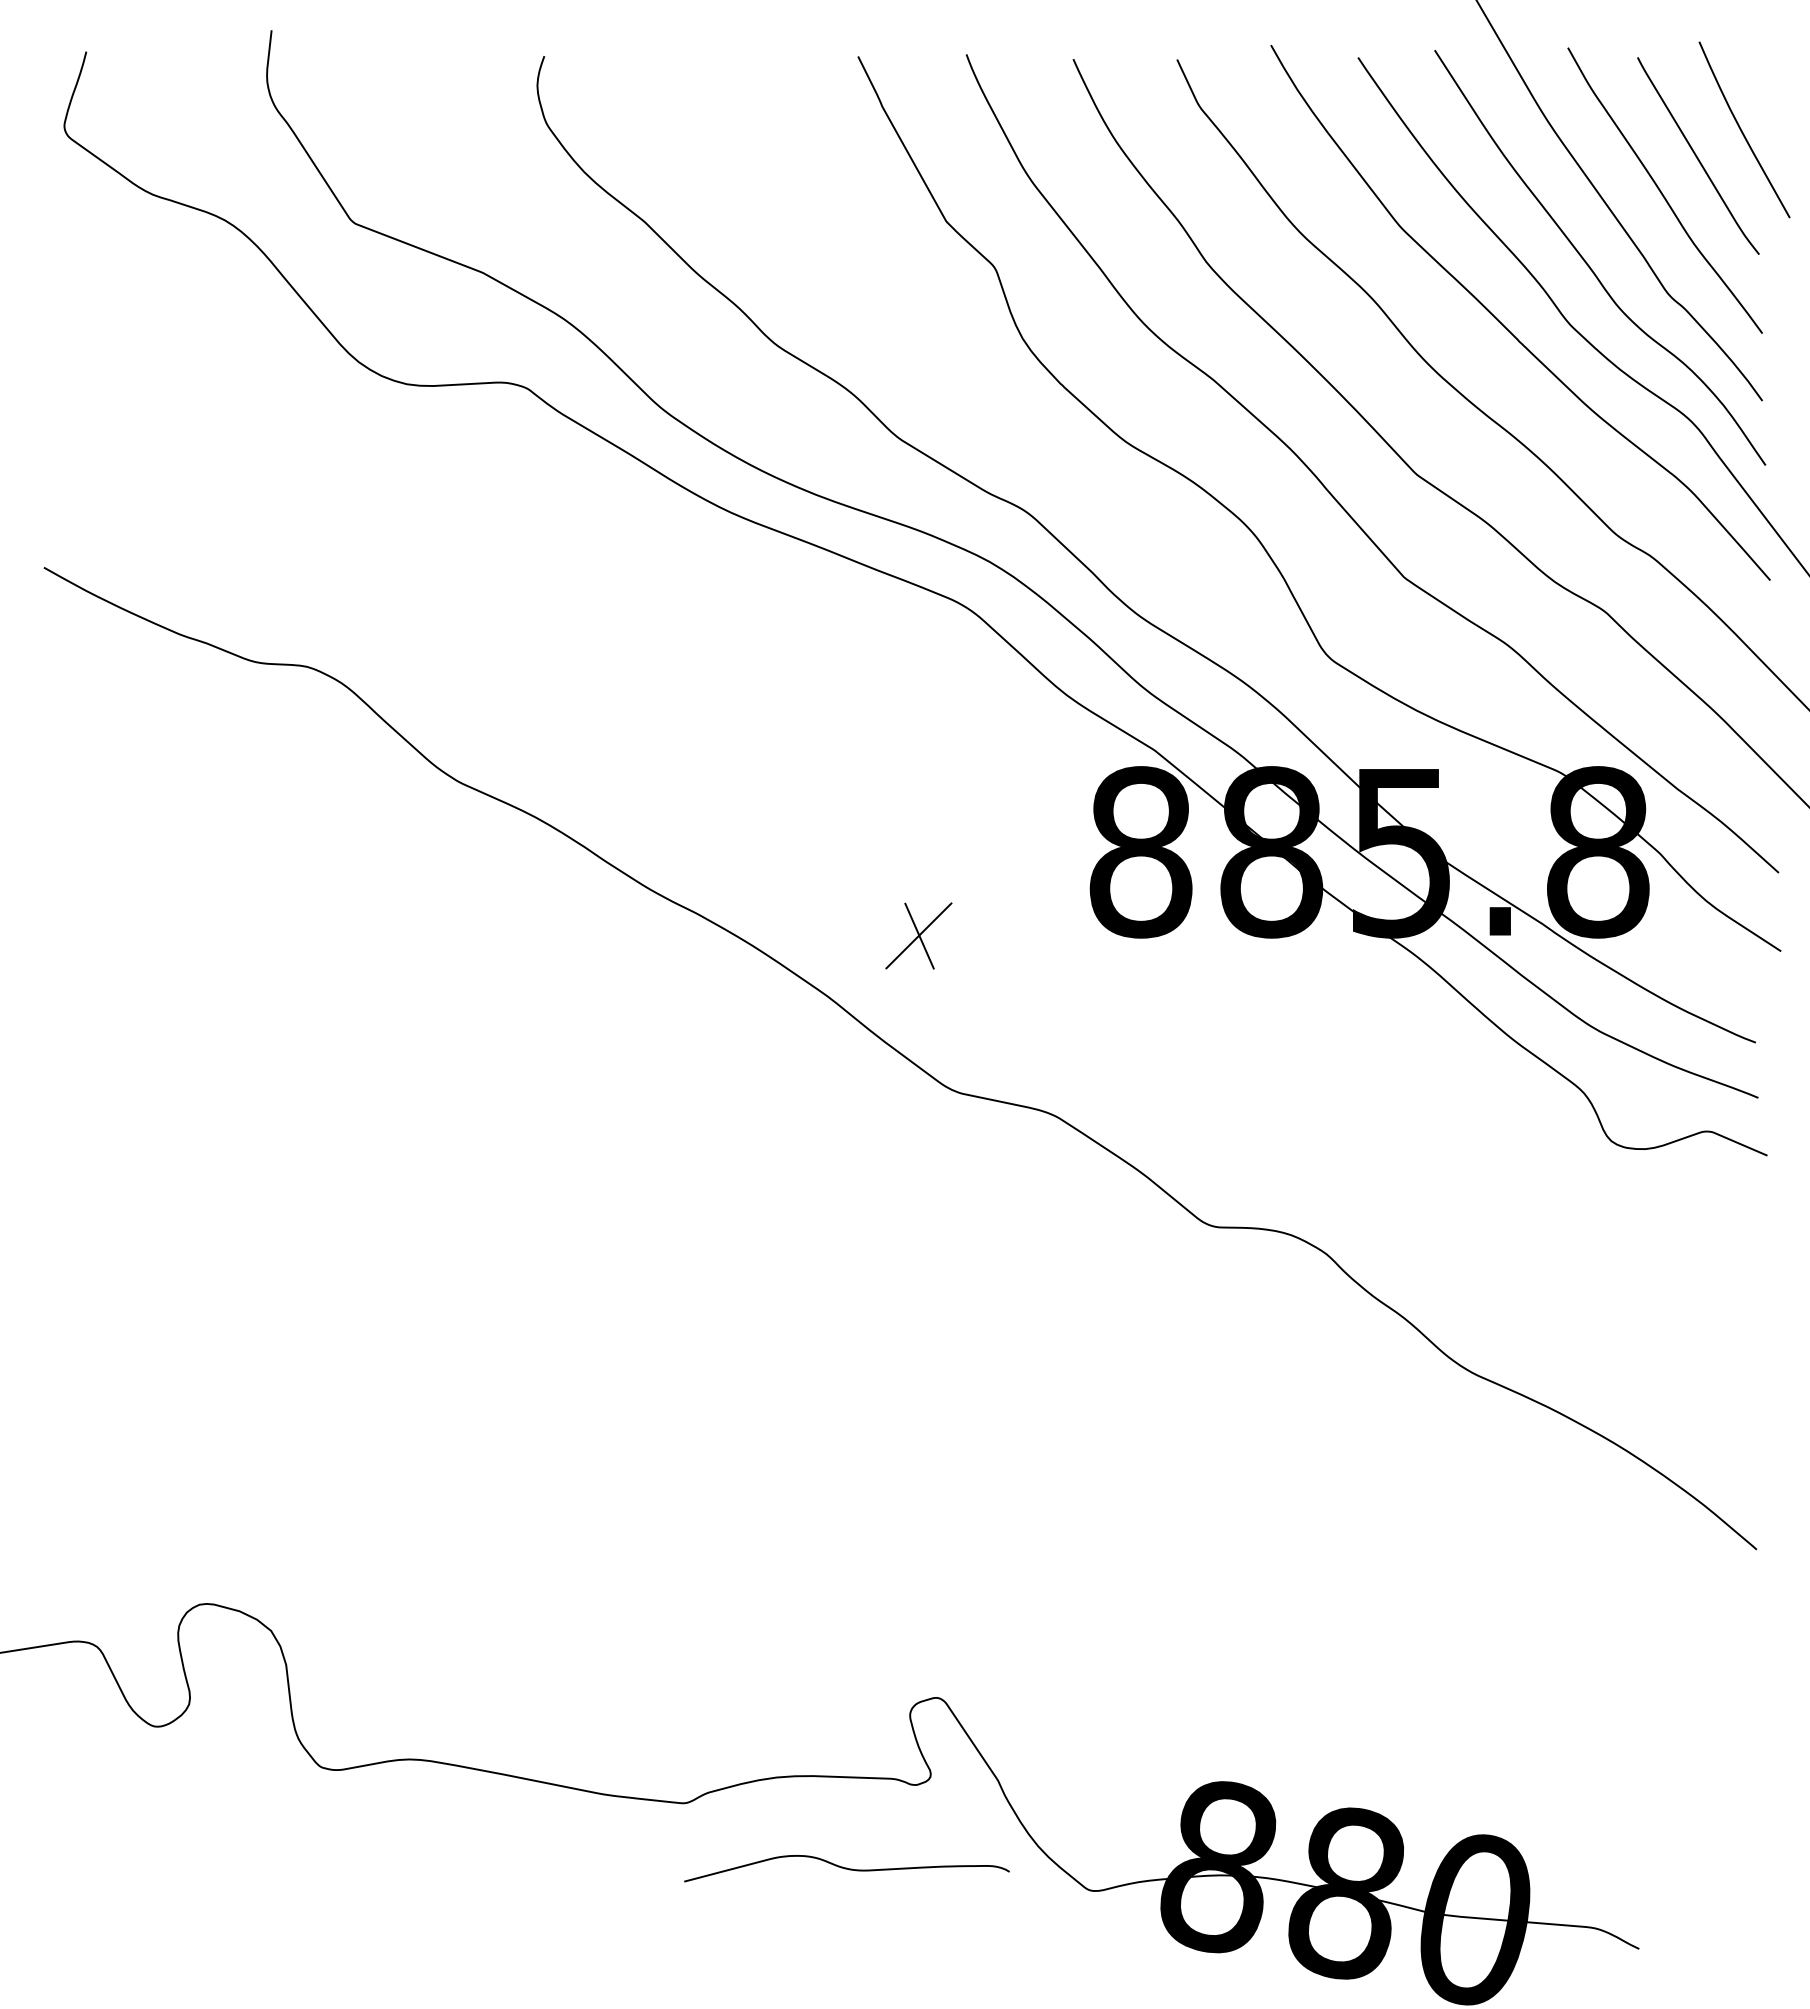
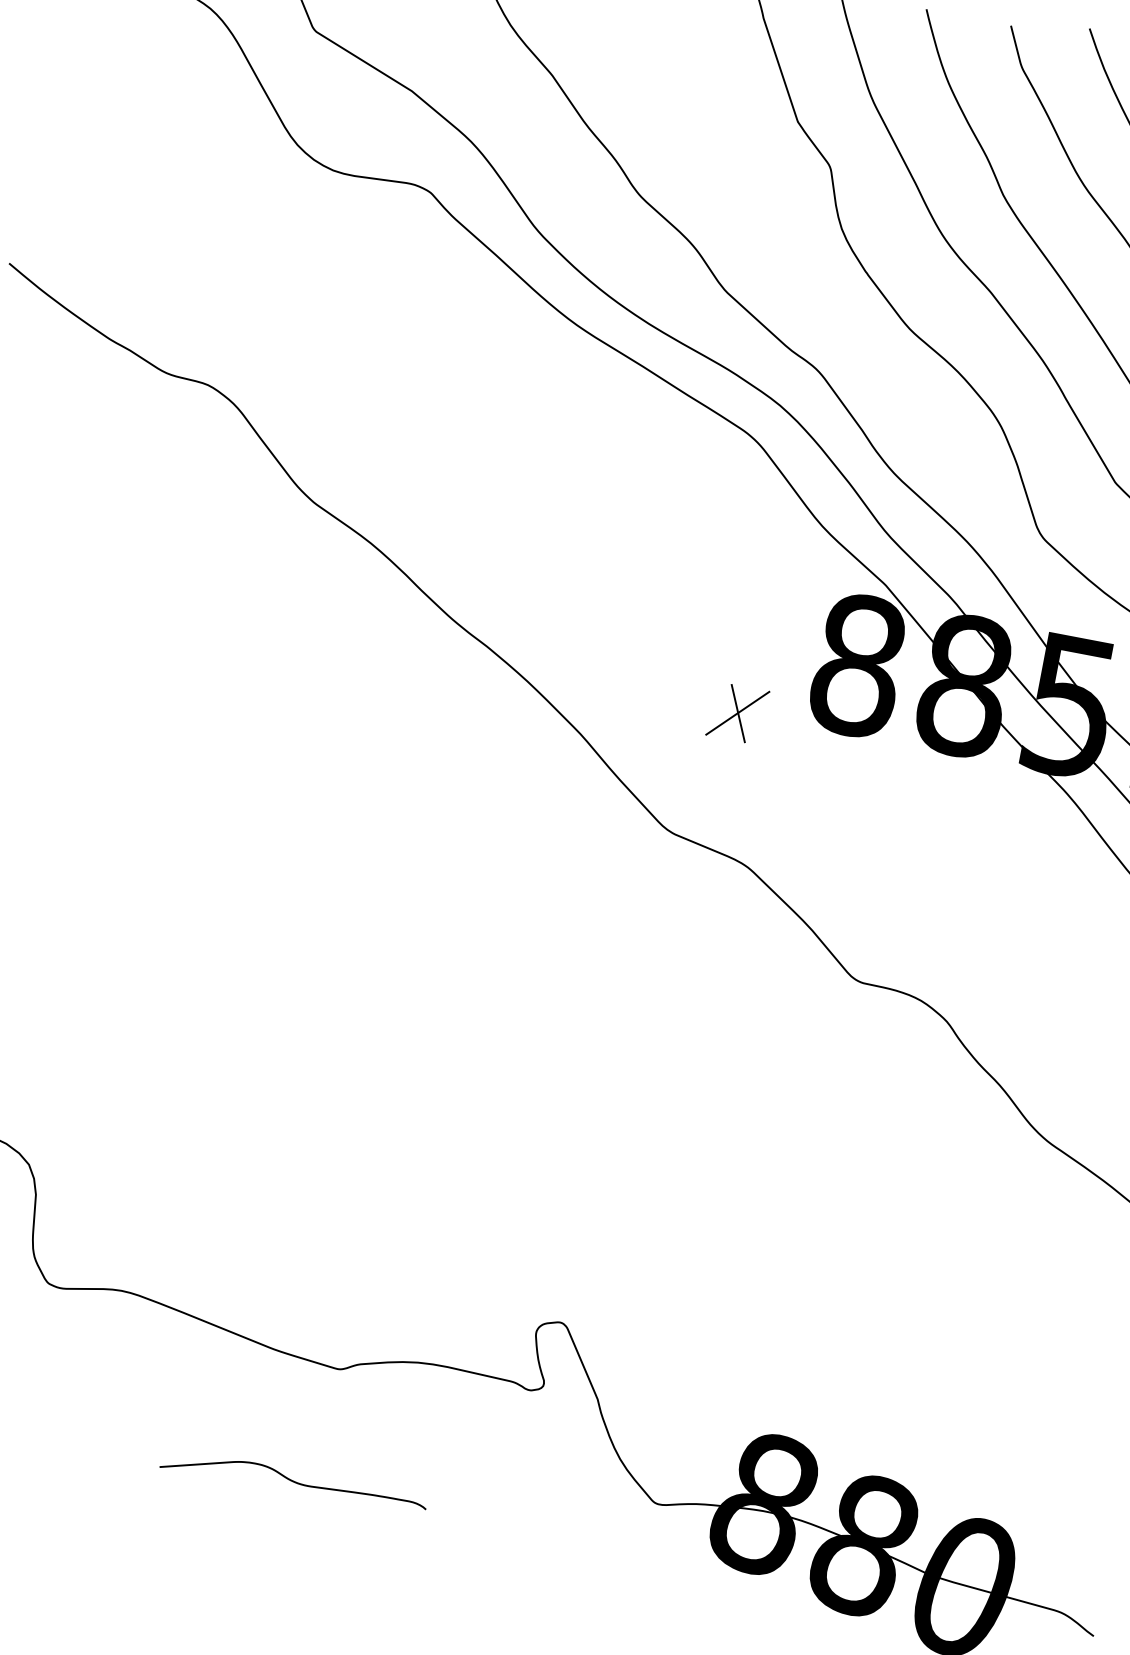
part: (918, 935) -> (737, 712), moved
curve: (846, 1868) -> (293, 1481), moved

